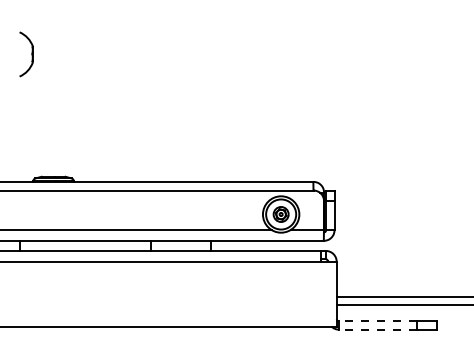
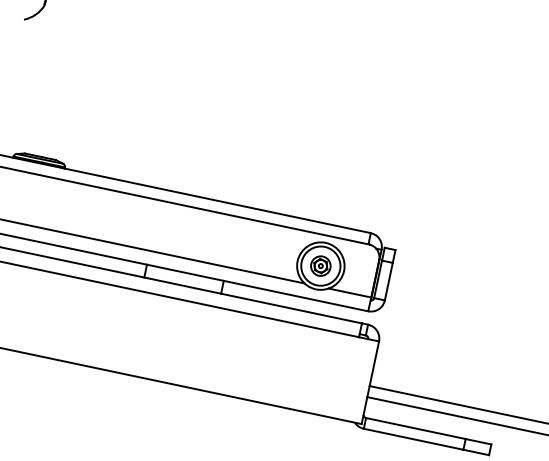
line: (378, 321) -> (416, 428), dashed -> solid
line: (378, 329) -> (414, 439), dashed -> solid

